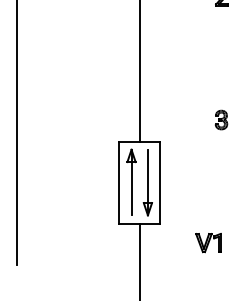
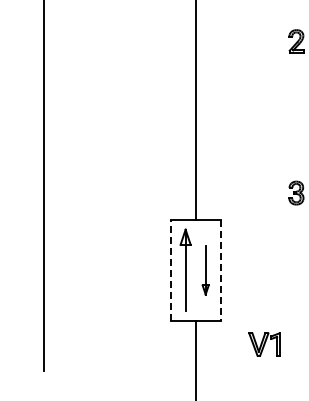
line: (119, 182) -> (170, 269), solid -> dashed
part: (147, 182) -> (205, 270), size x0.6
line: (160, 182) -> (221, 270), solid -> dashed
part: (208, 242) -> (264, 344), moved

